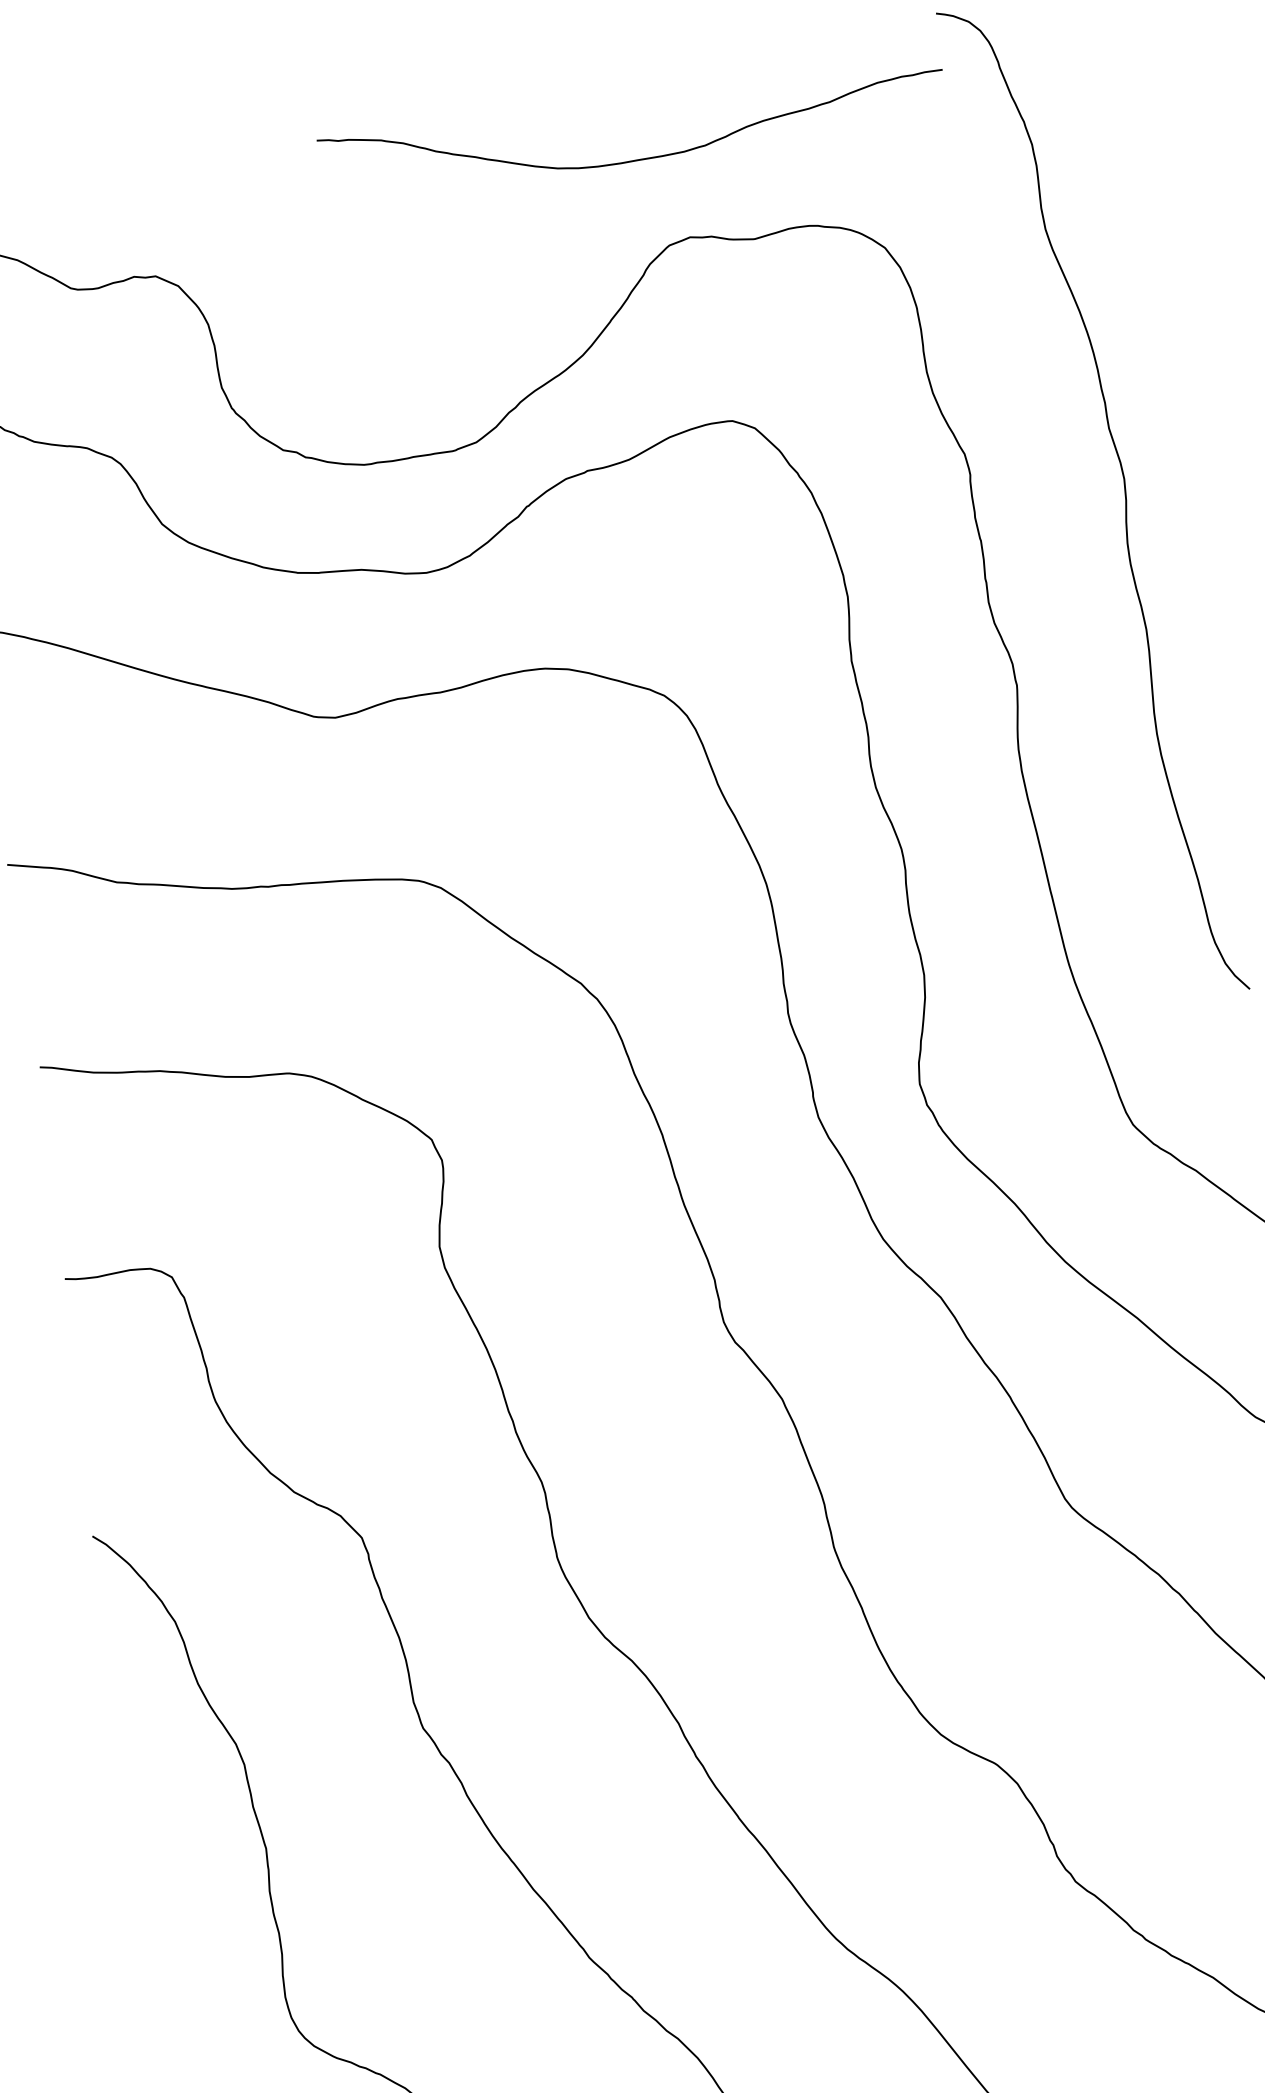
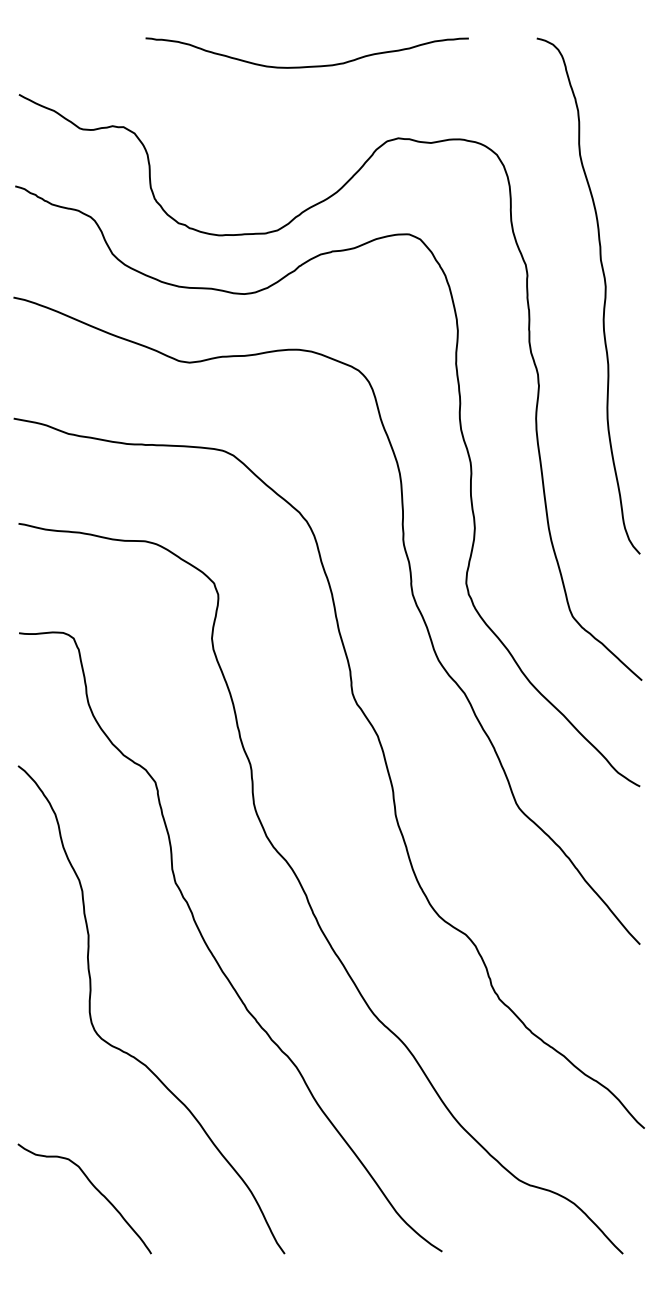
curve: (641, 156) -> (310, 65), moved

